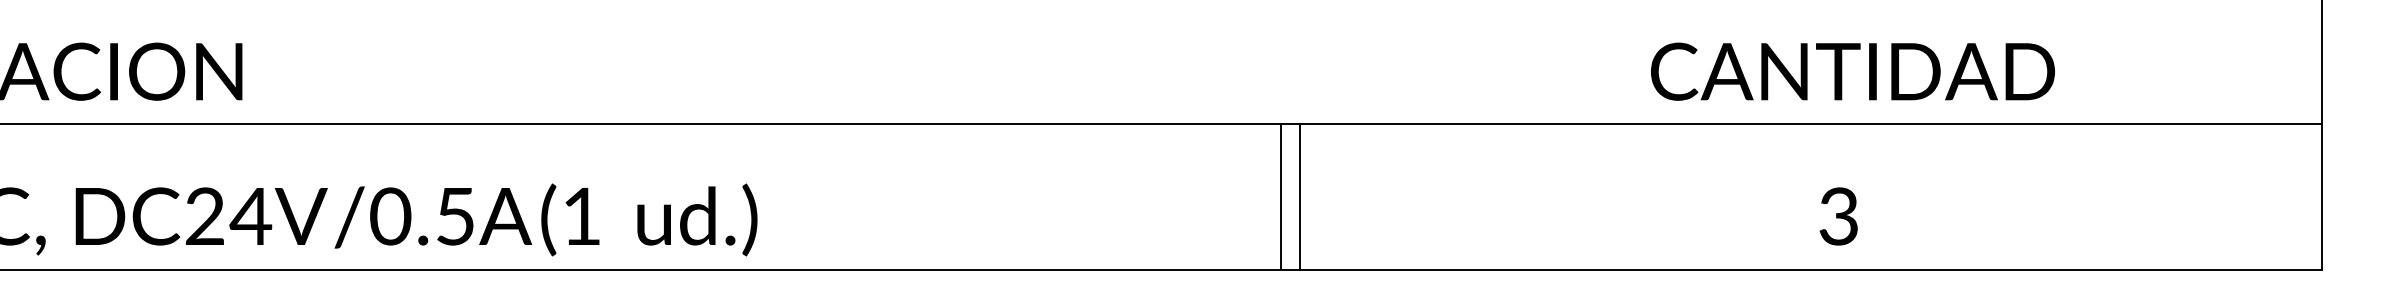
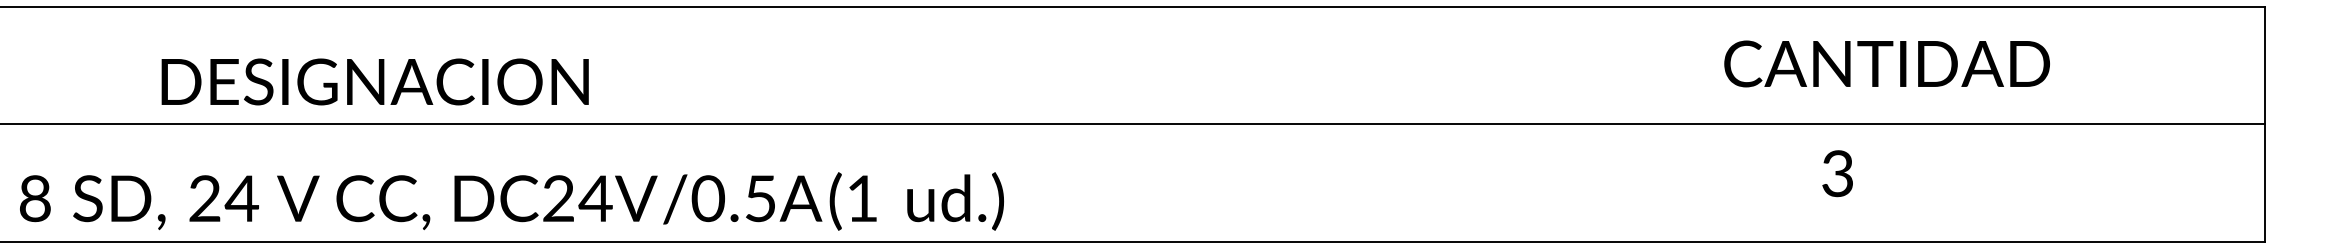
text: (1852, 71) -> (1886, 63), moved
line: (1280, 196) -> (1425, 182), removed
line: (1300, 196) -> (1441, 182), removed
text: (1838, 216) -> (1837, 173), moved

